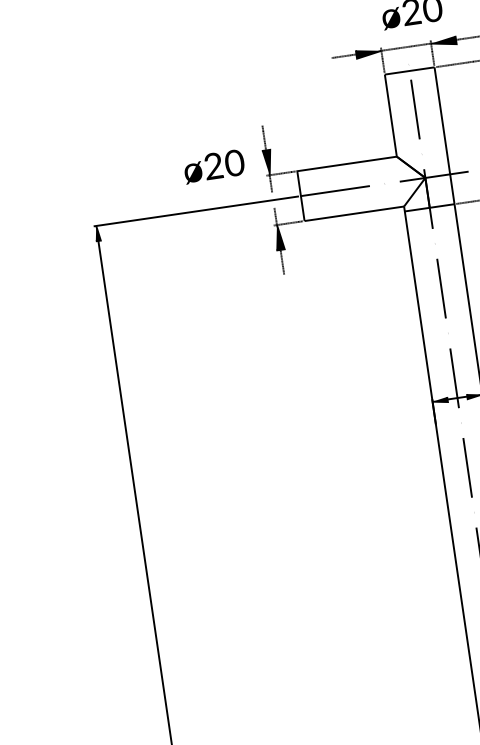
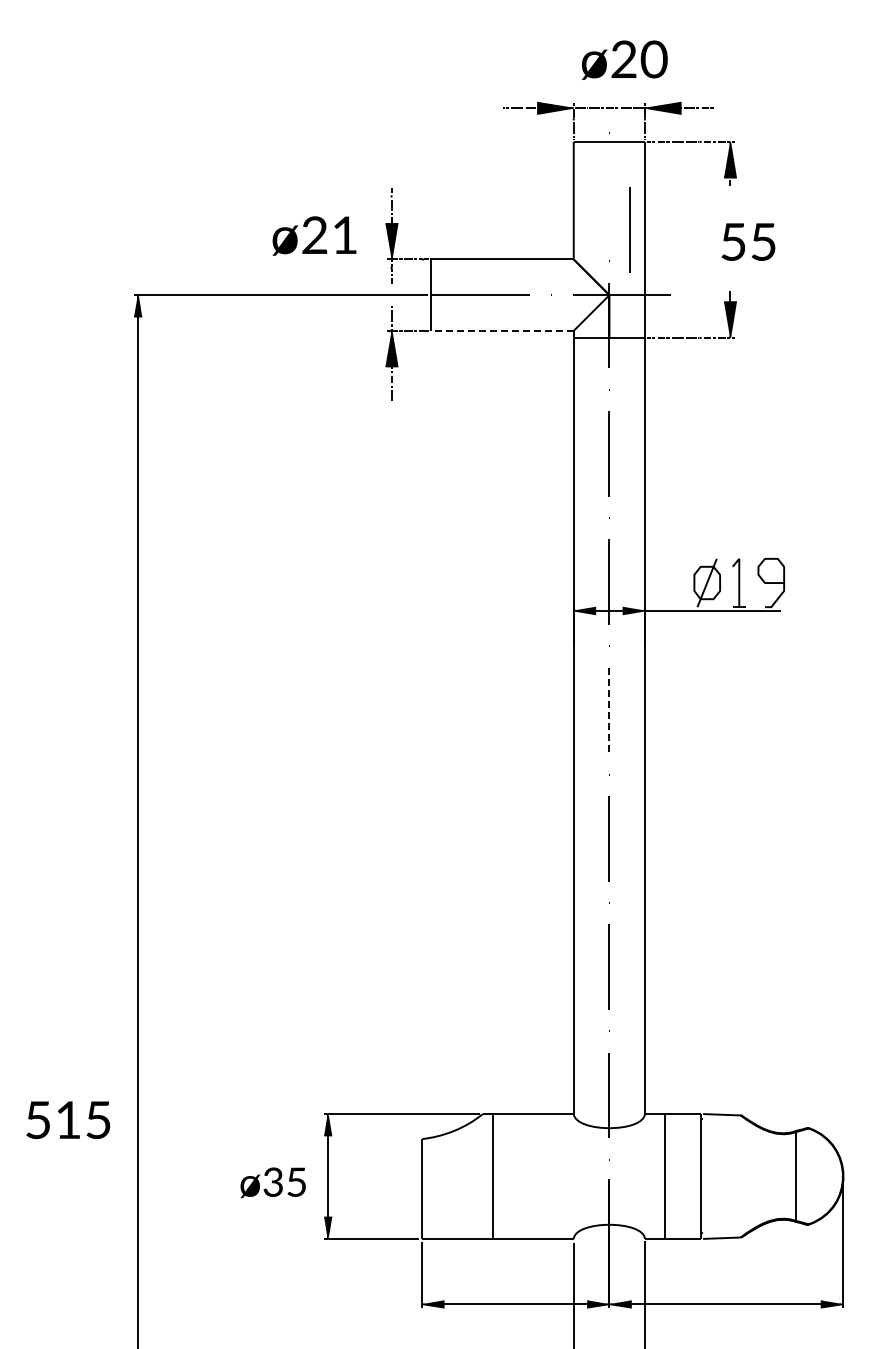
line: (414, 109) -> (629, 229), moved
text: (234, 163) -> (344, 235), ø20 -> ø21
line: (353, 213) -> (501, 330), solid -> dashed
line: (467, 467) -> (609, 710), solid -> dashed

